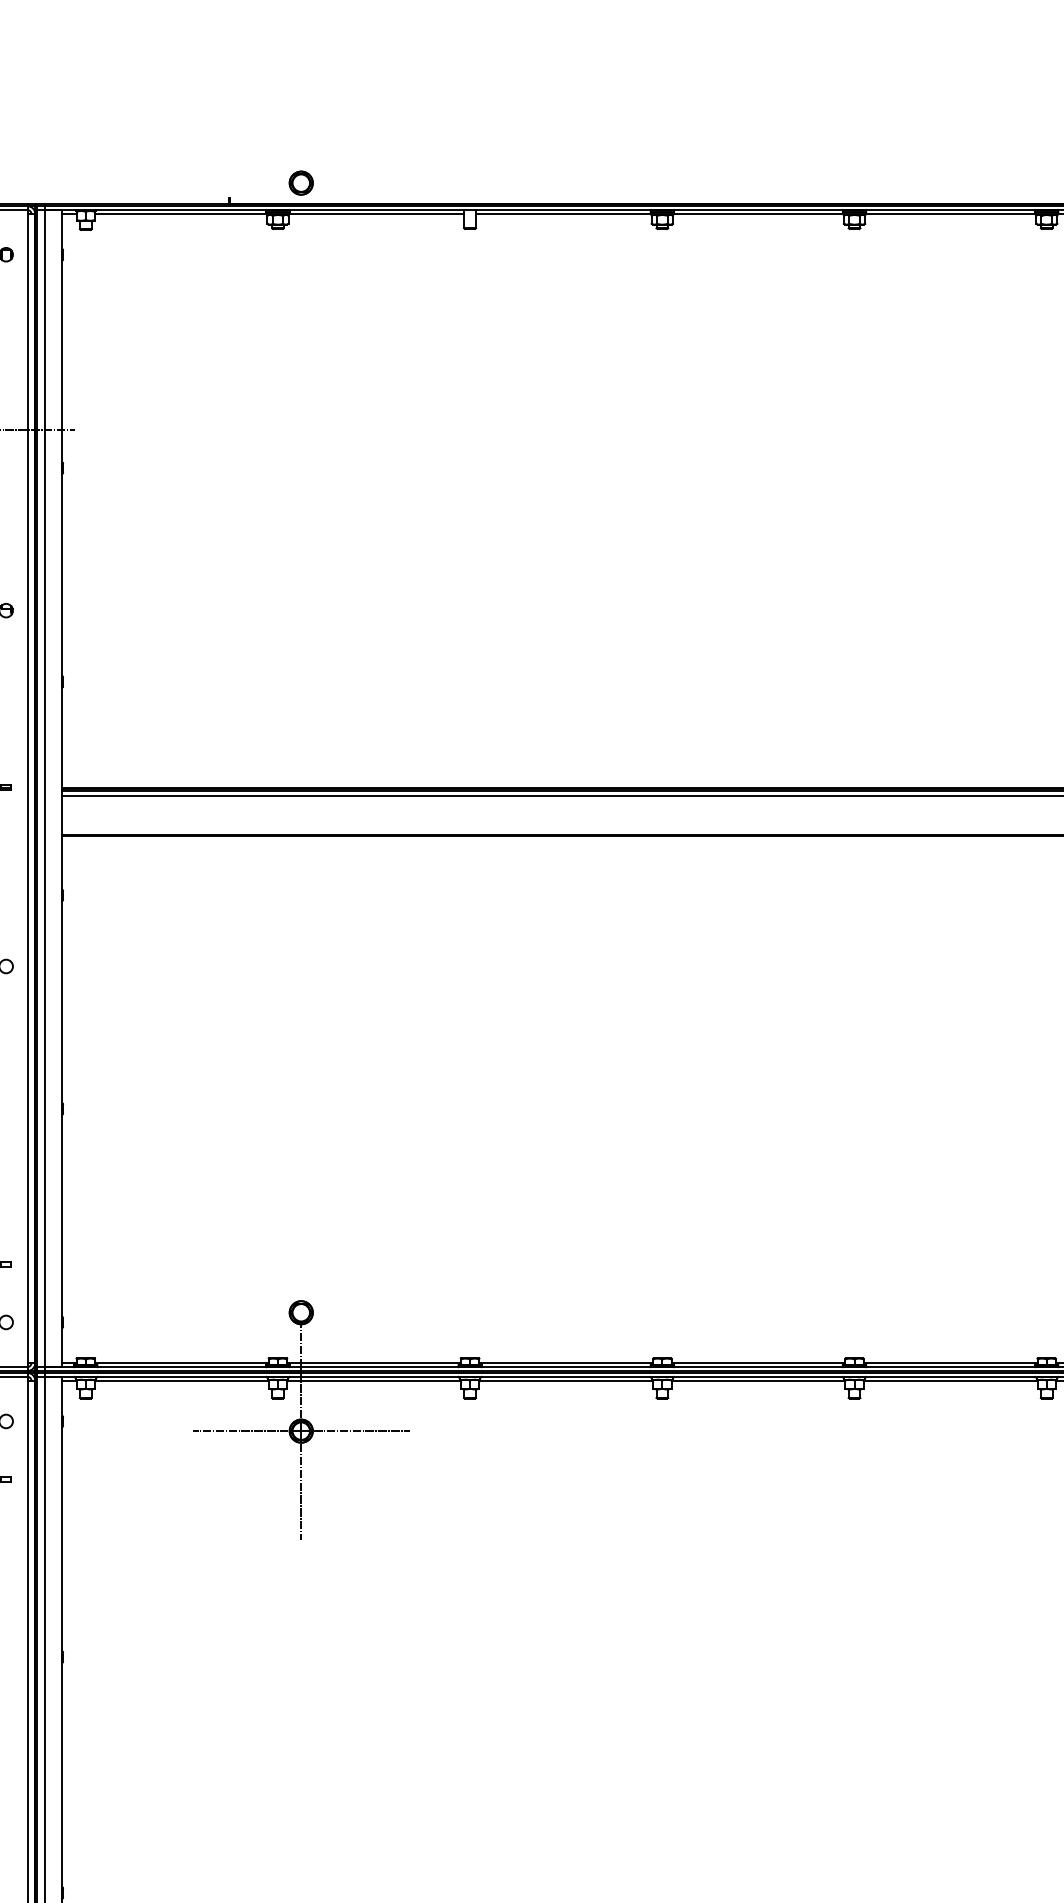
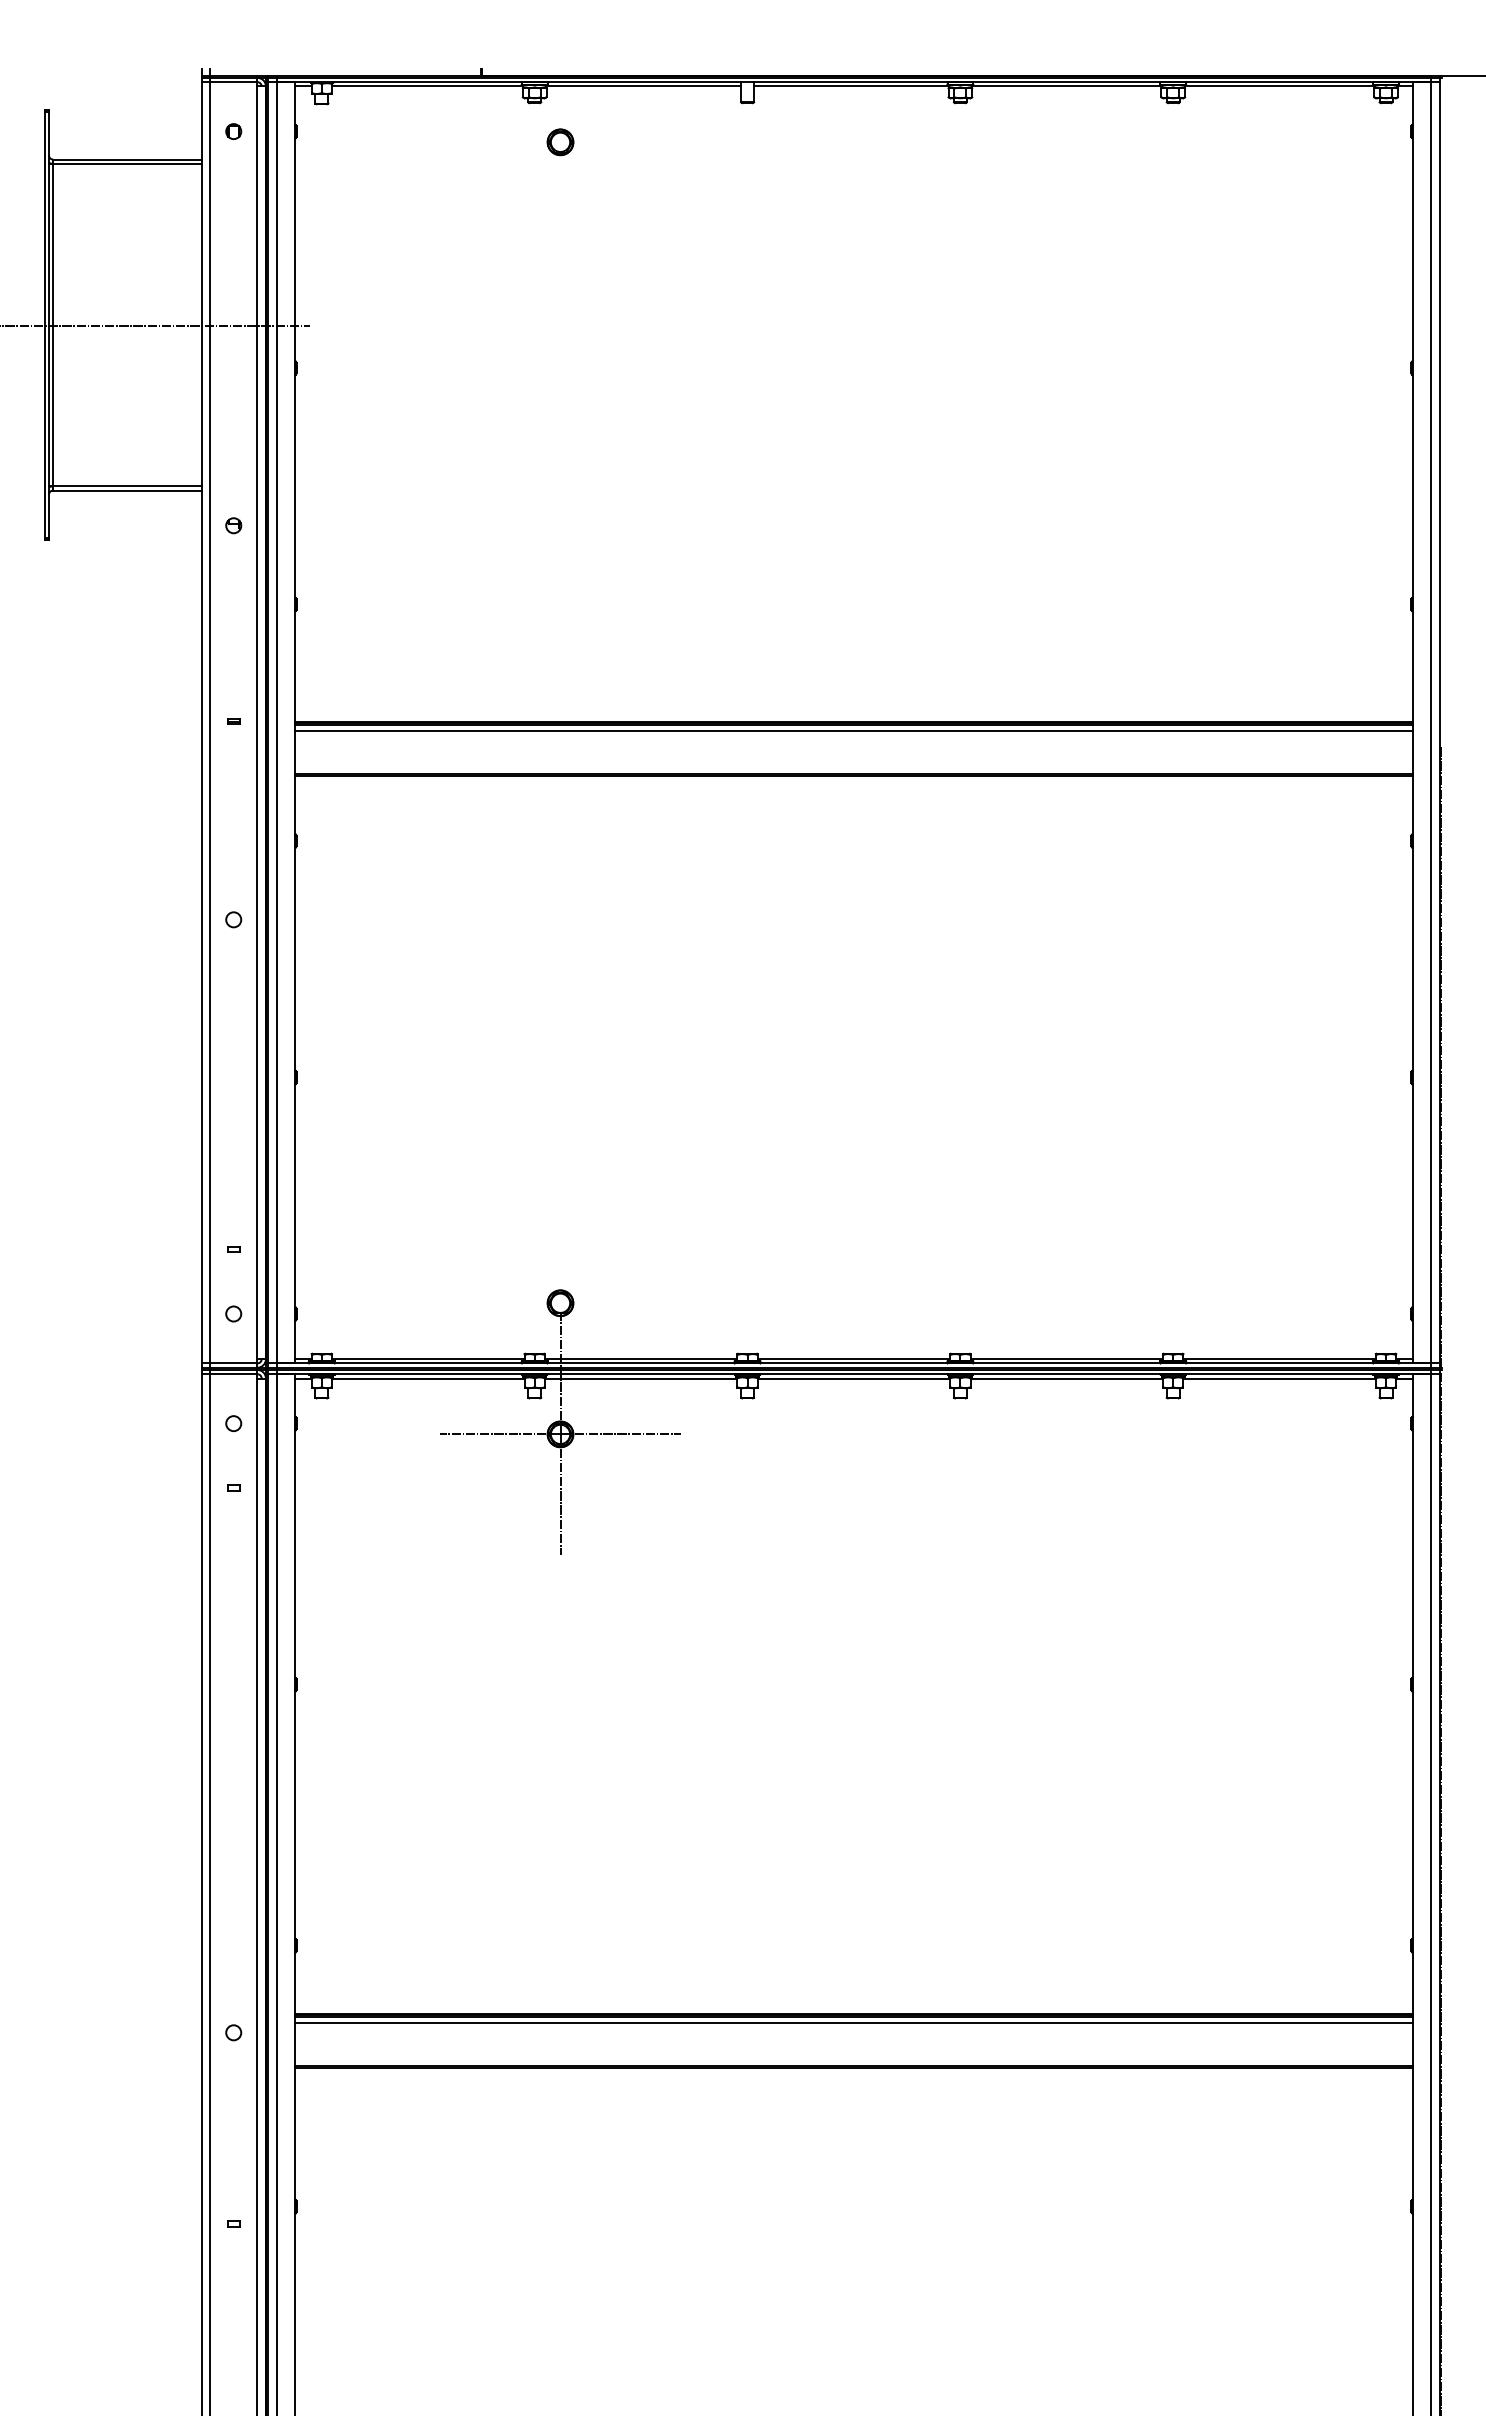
part: (301, 183) -> (560, 142), moved

